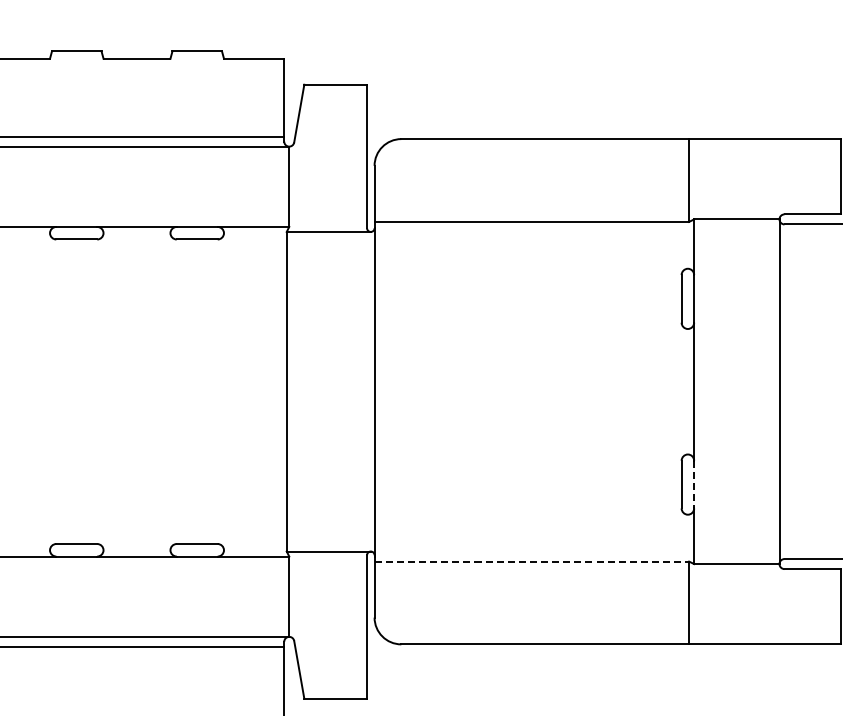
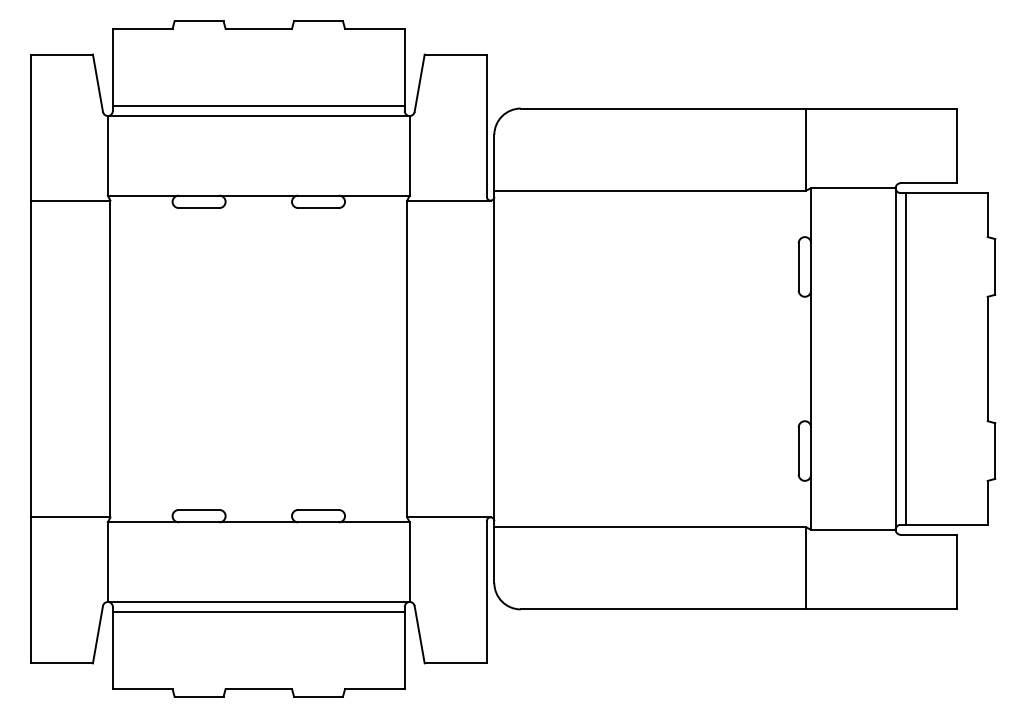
line: (789, 391) -> (905, 358), added
line: (694, 485) -> (811, 451), dashed -> solid
line: (532, 561) -> (650, 527), dashed -> solid

